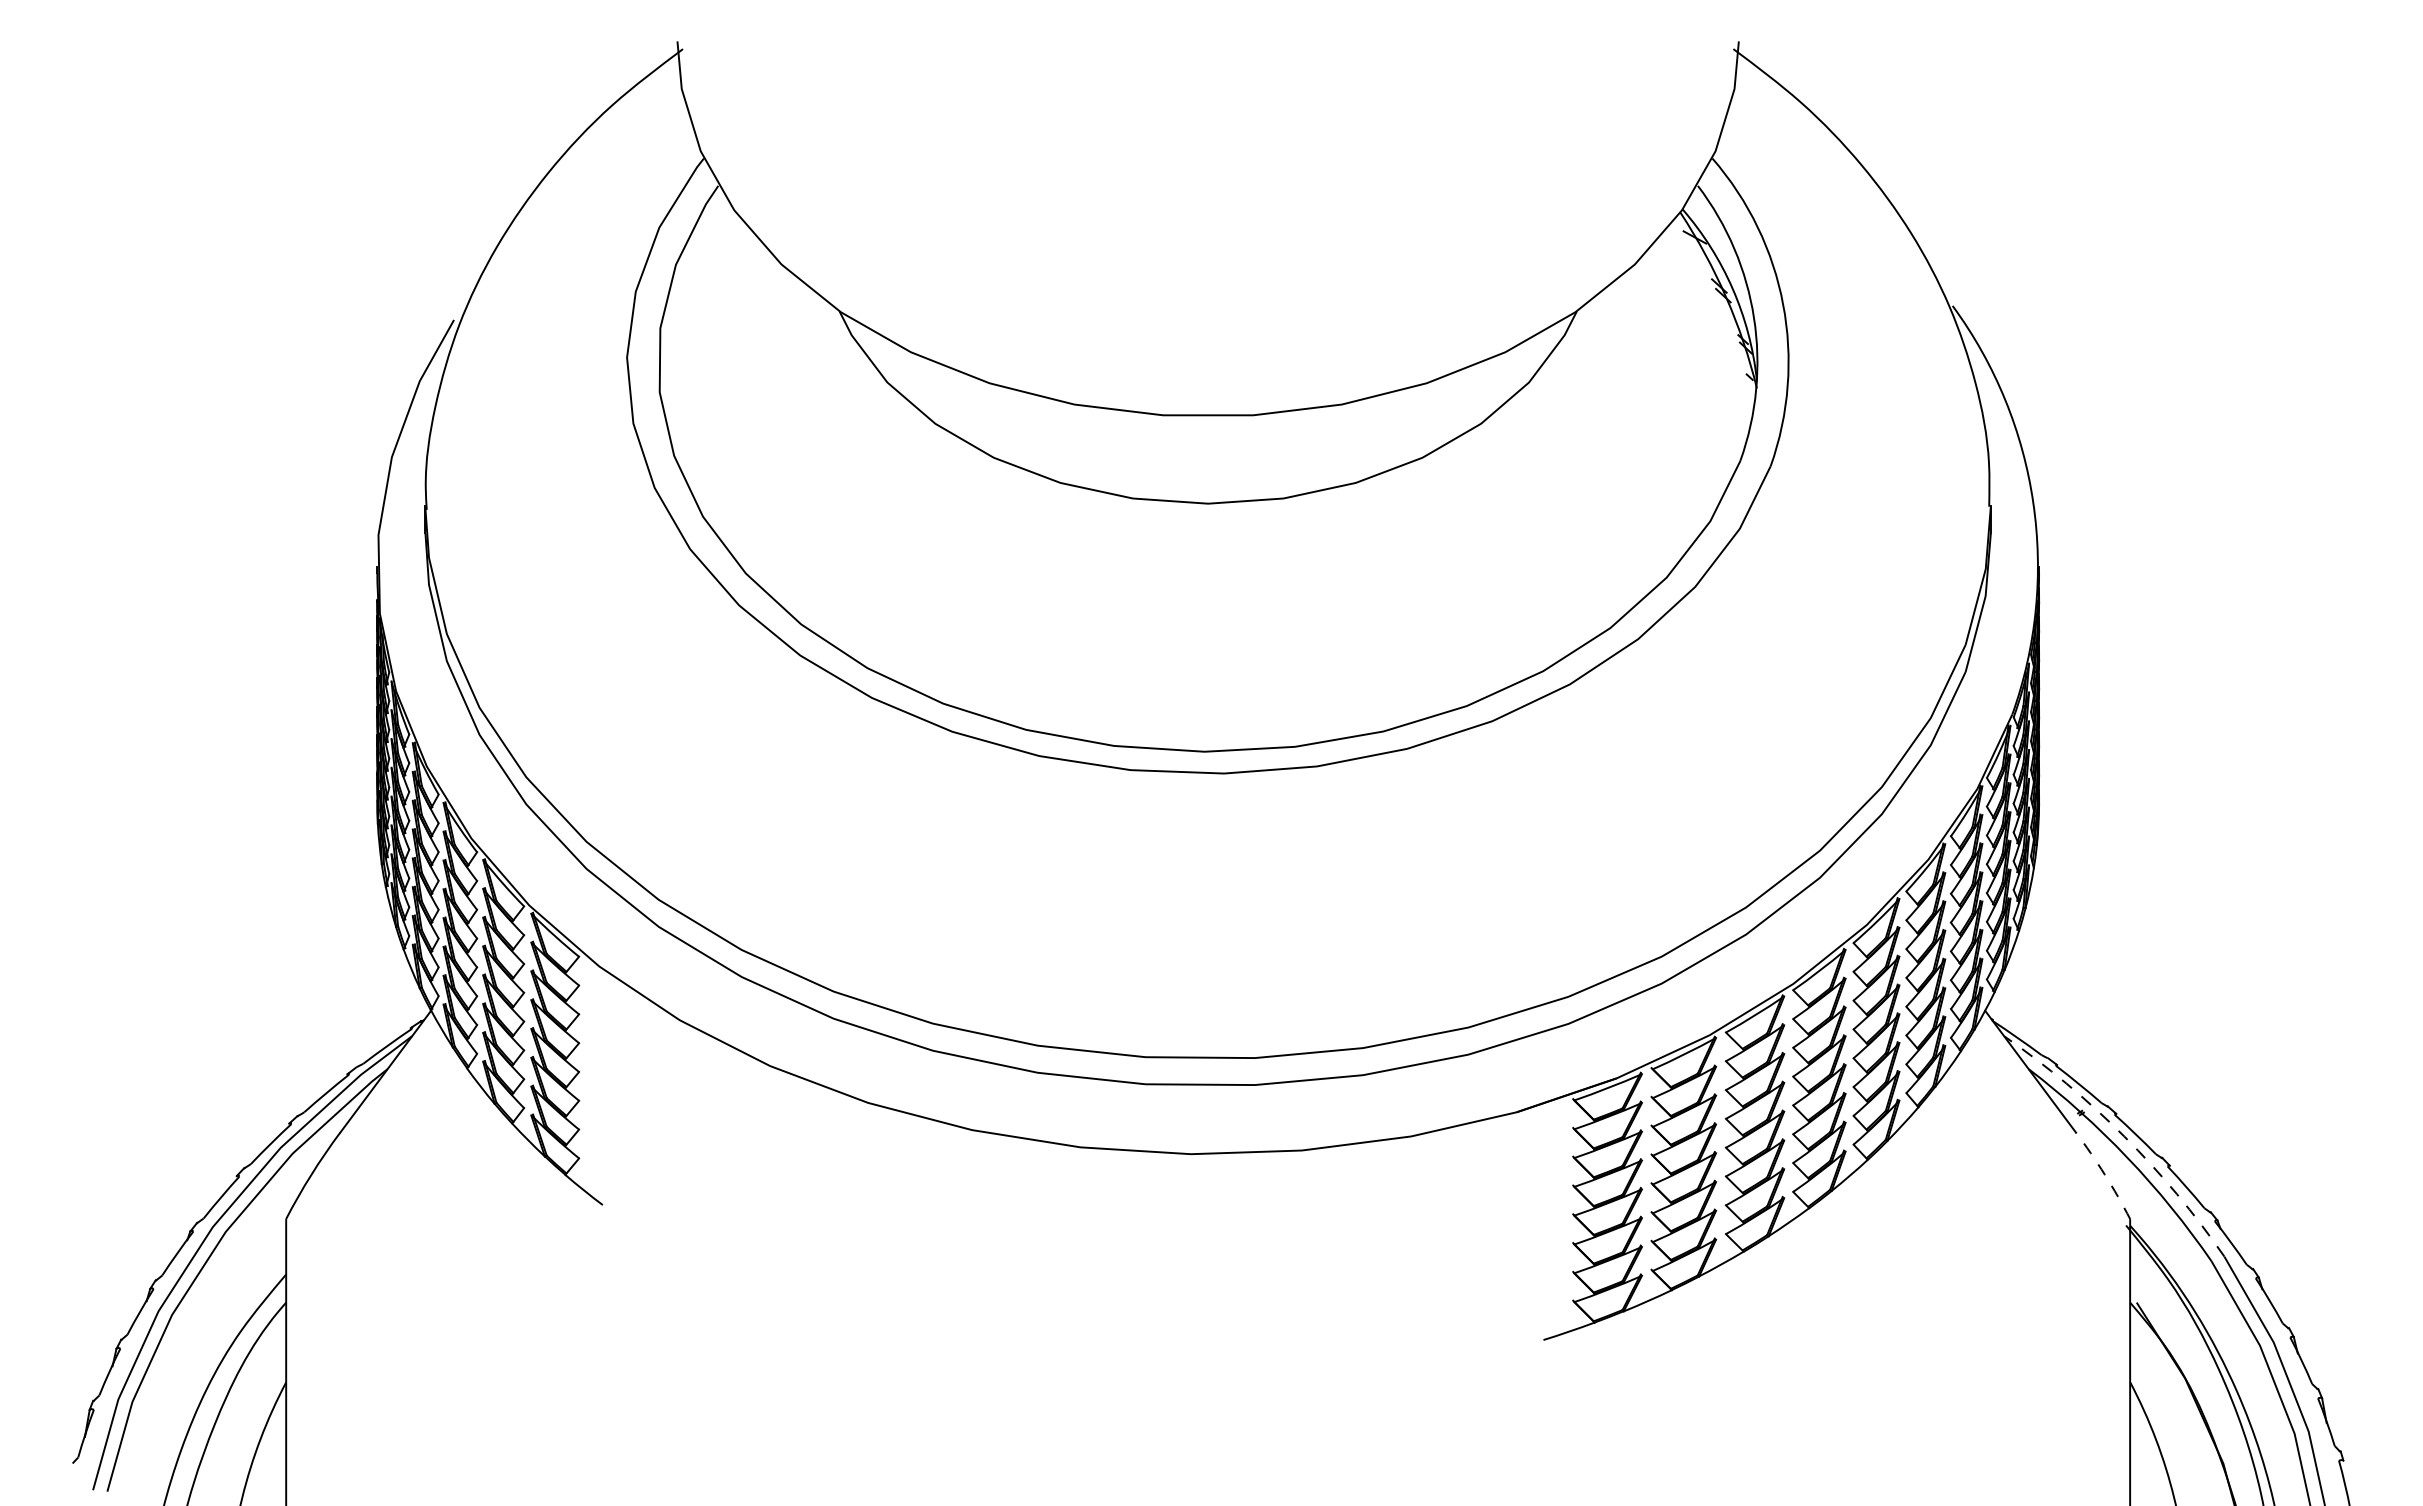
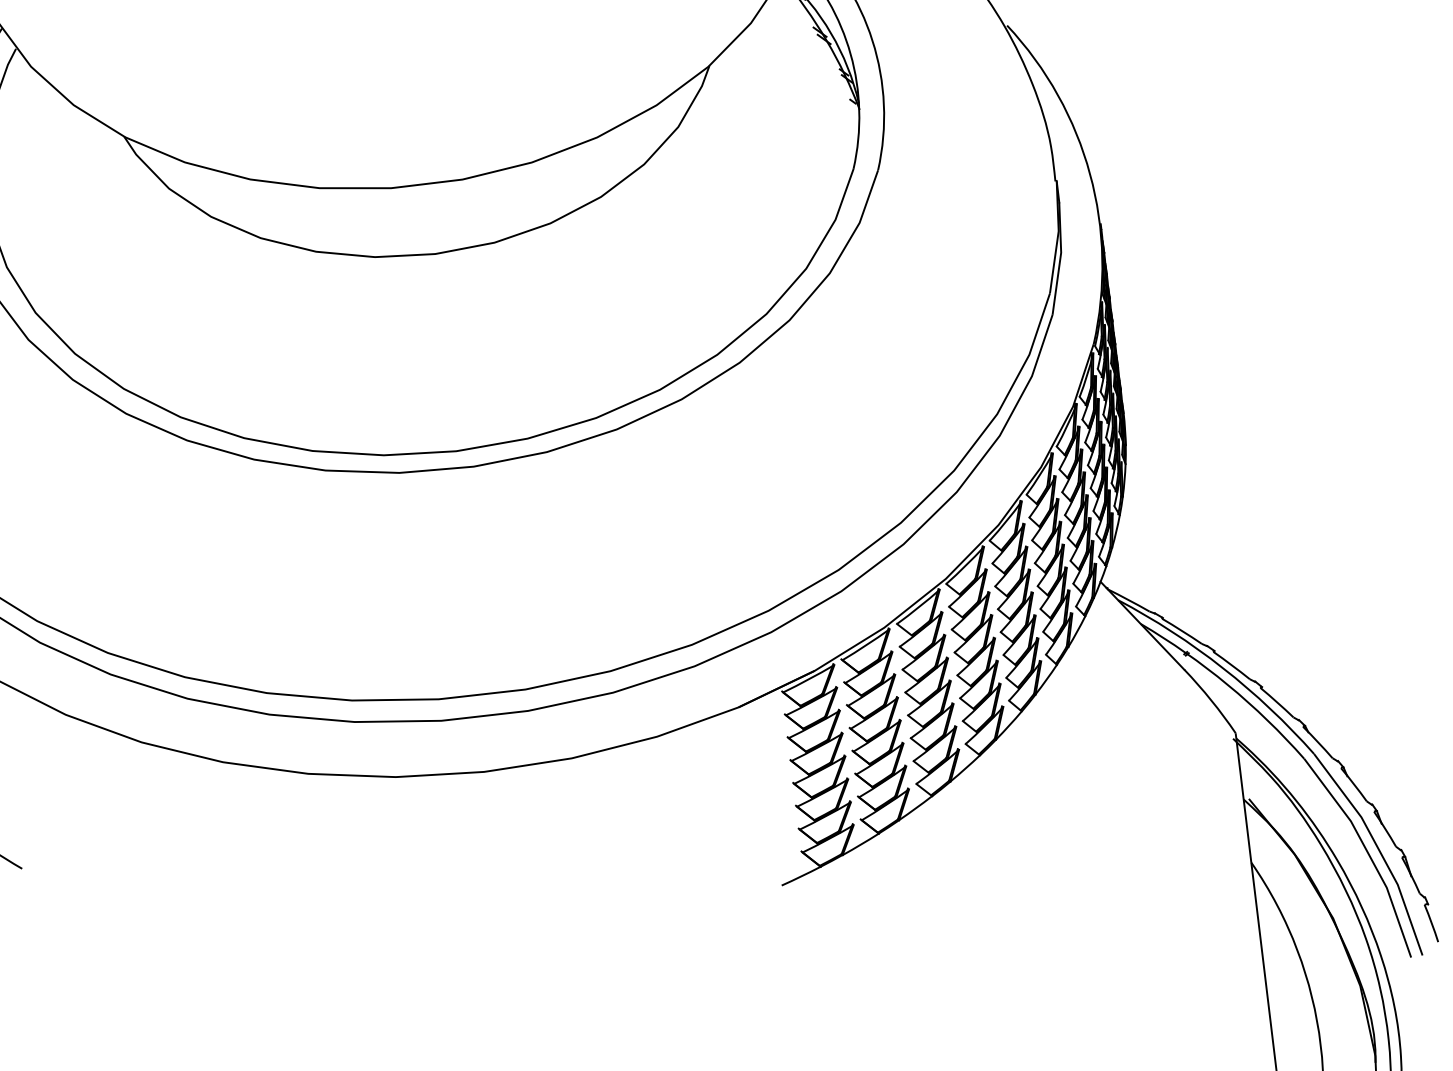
arc: (2124, 1136) -> (1223, 668), dashed -> solid
arc: (2104, 1174) -> (1211, 700), dashed -> solid

